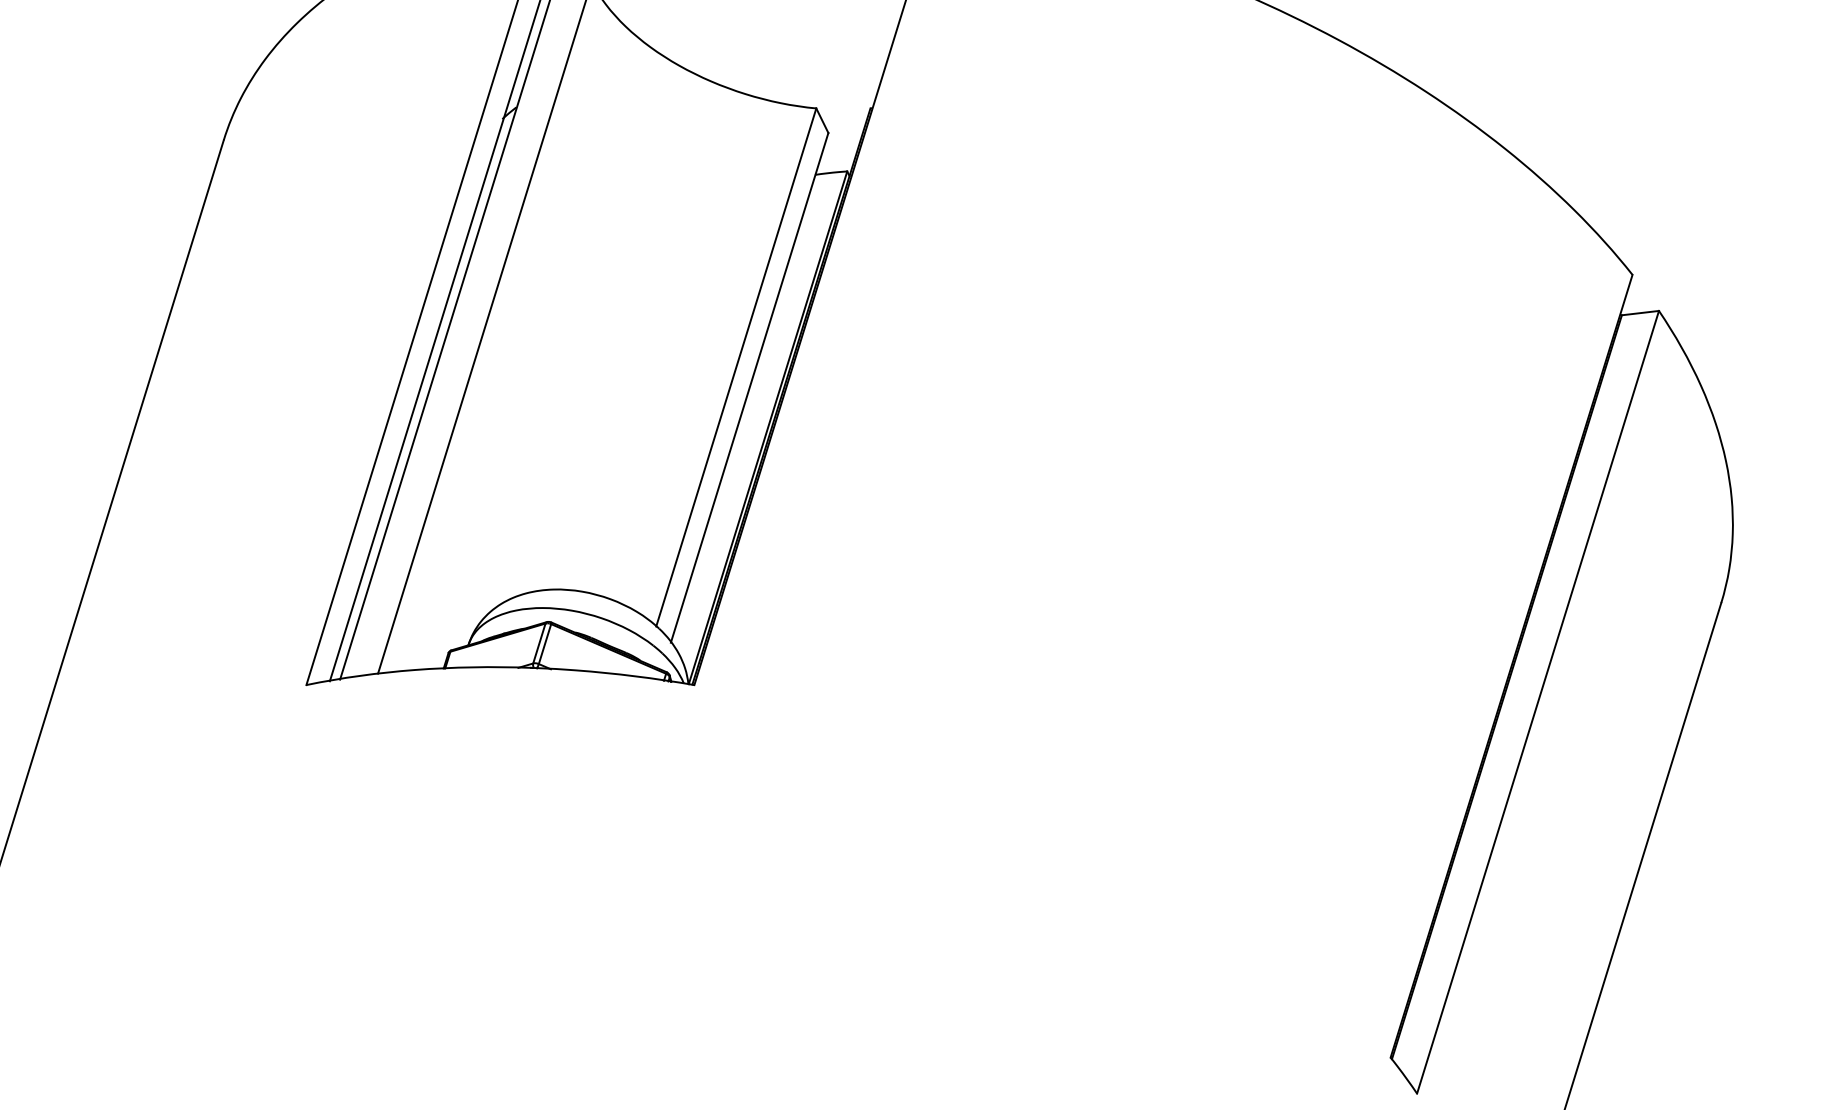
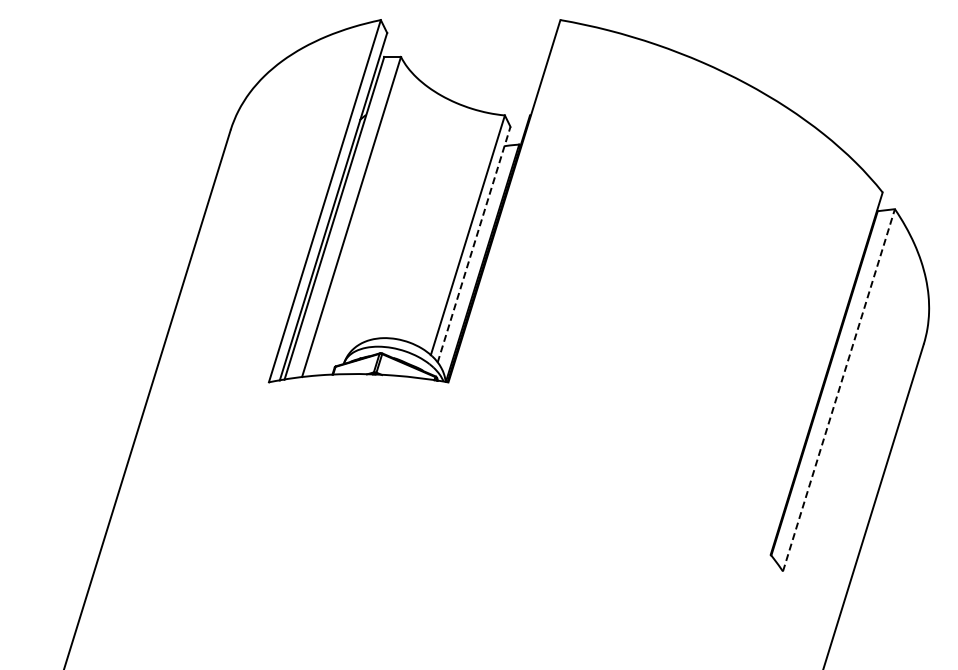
line: (750, 387) -> (474, 244), solid -> dashed
line: (1537, 702) -> (838, 390), solid -> dashed

